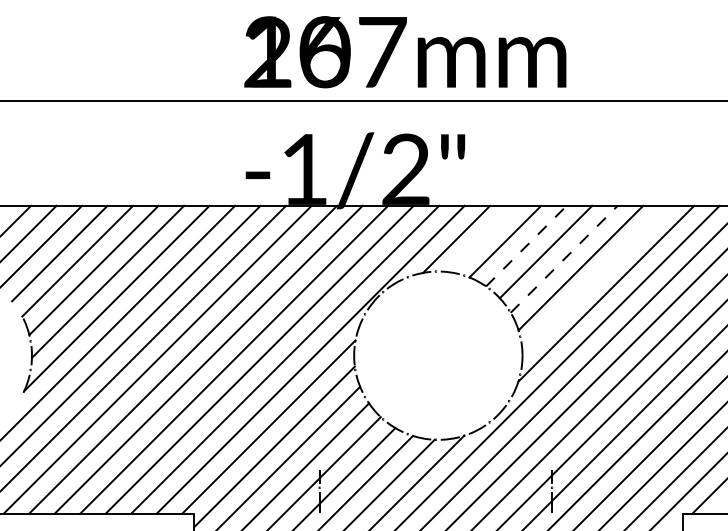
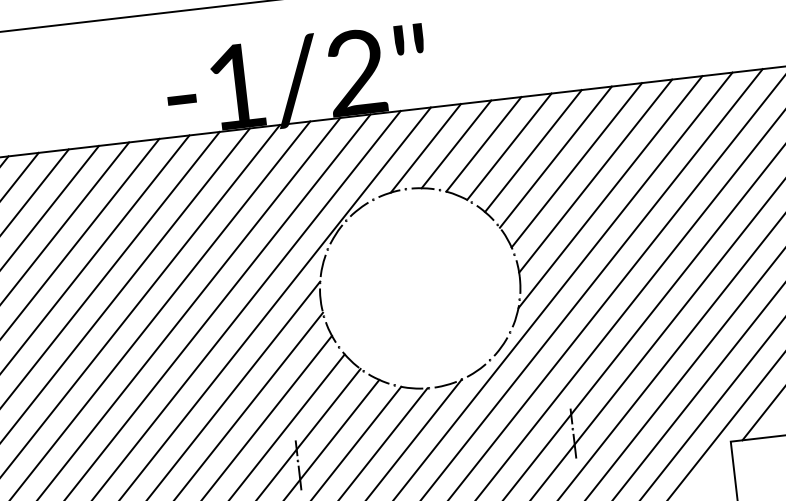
line: (482, 238) -> (456, 143), added
line: (526, 245) -> (509, 146), dashed -> solid
line: (564, 259) -> (556, 157), dashed -> solid
line: (595, 278) -> (595, 175), added

